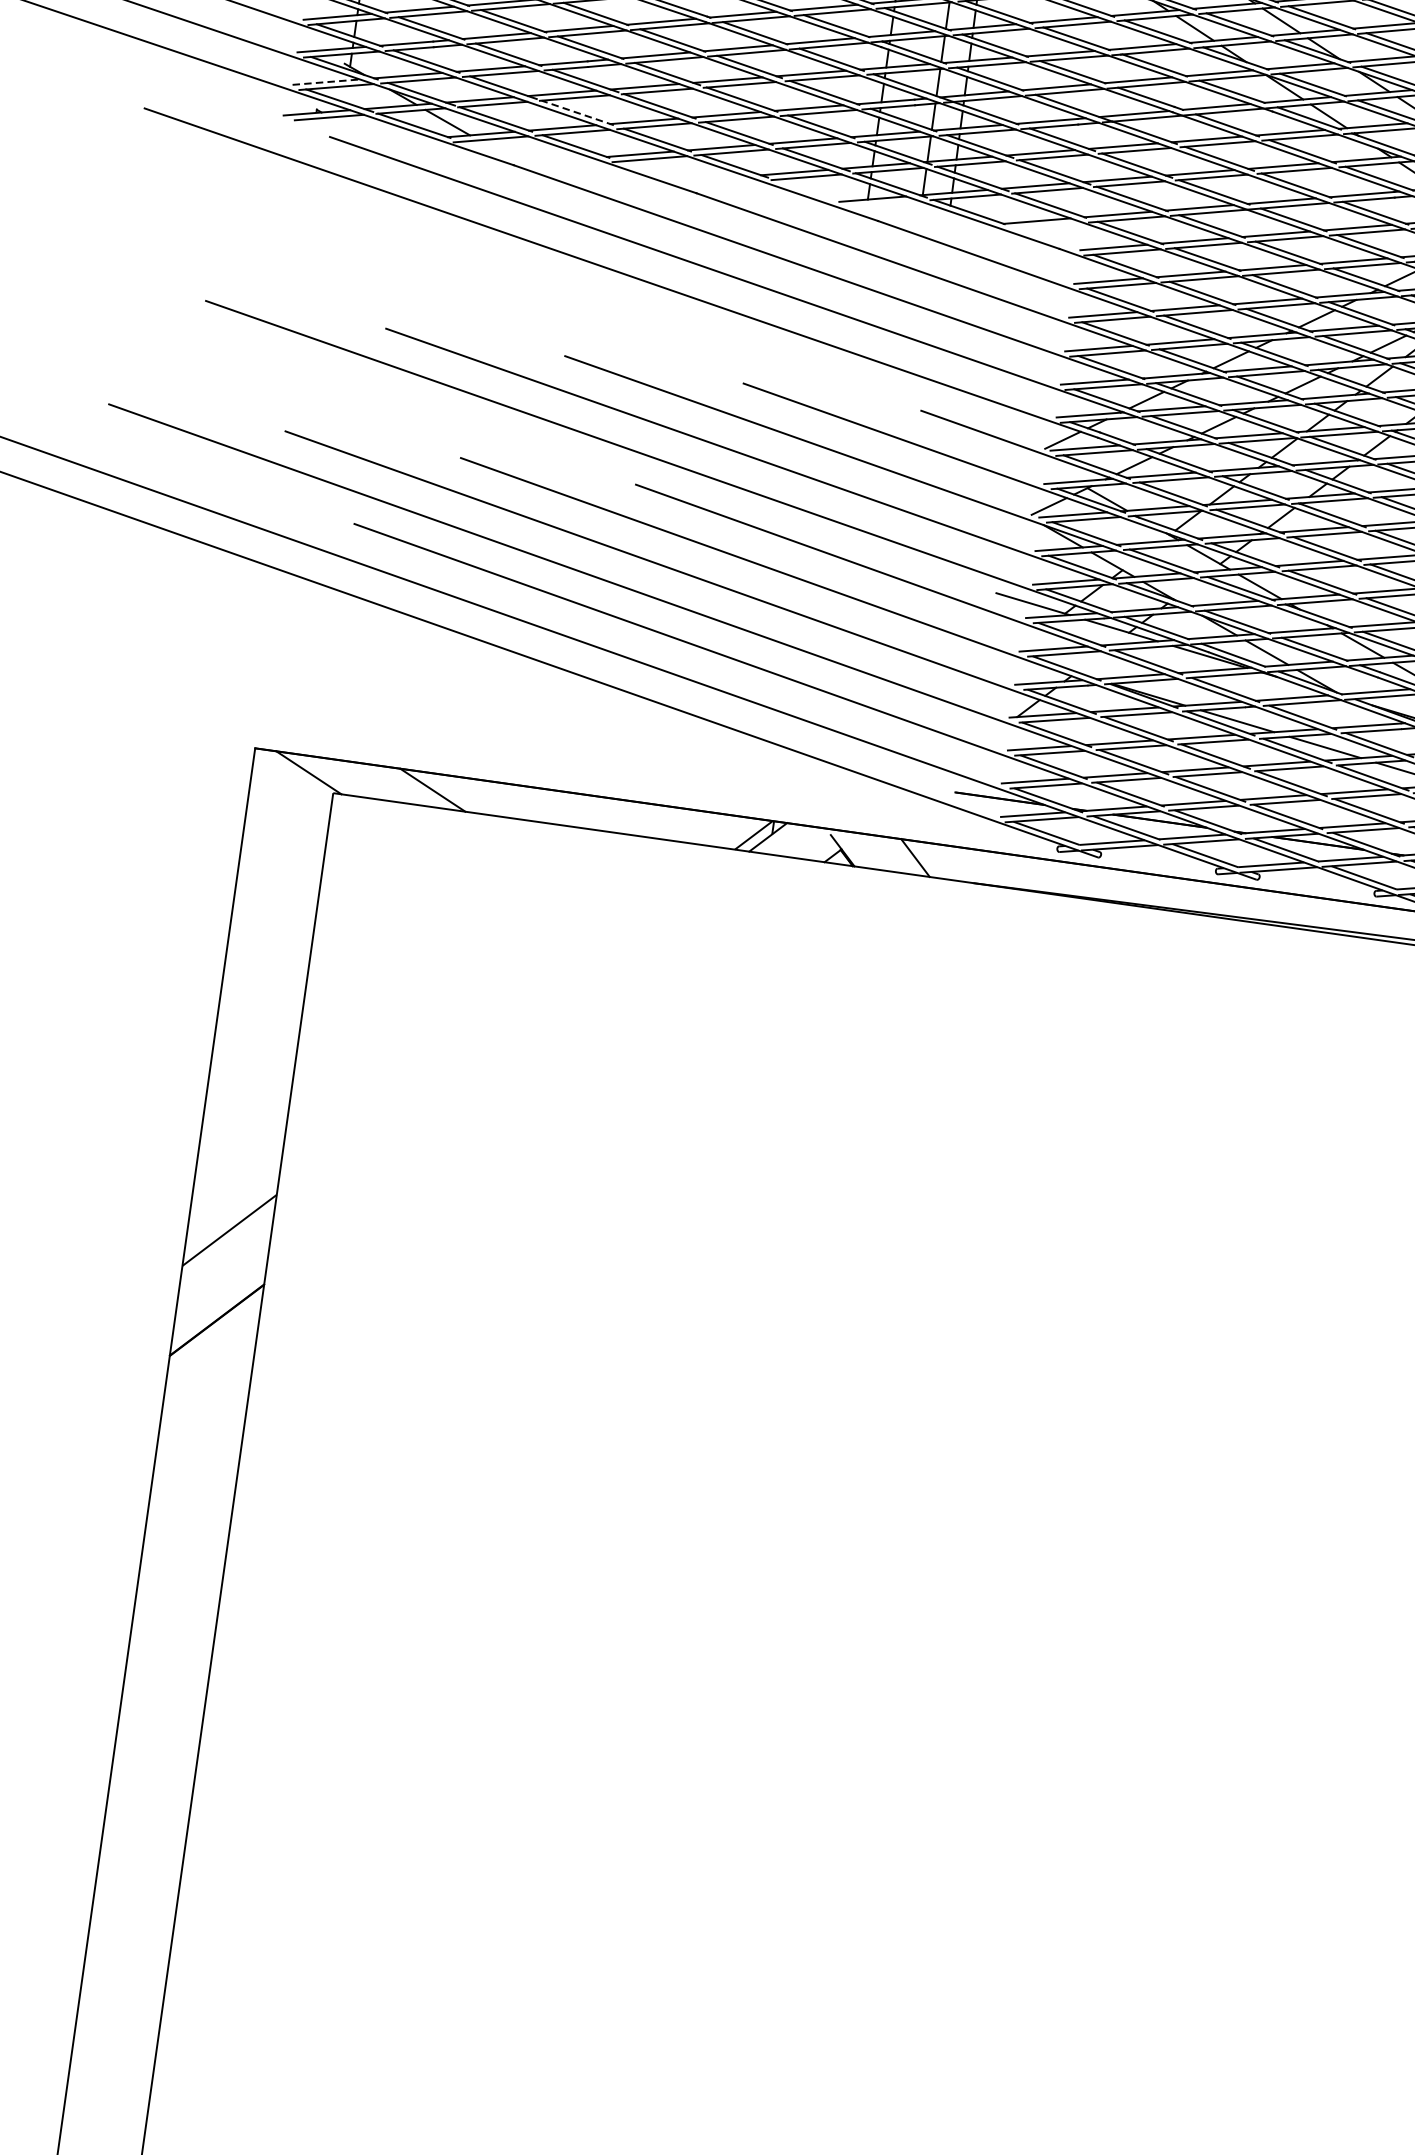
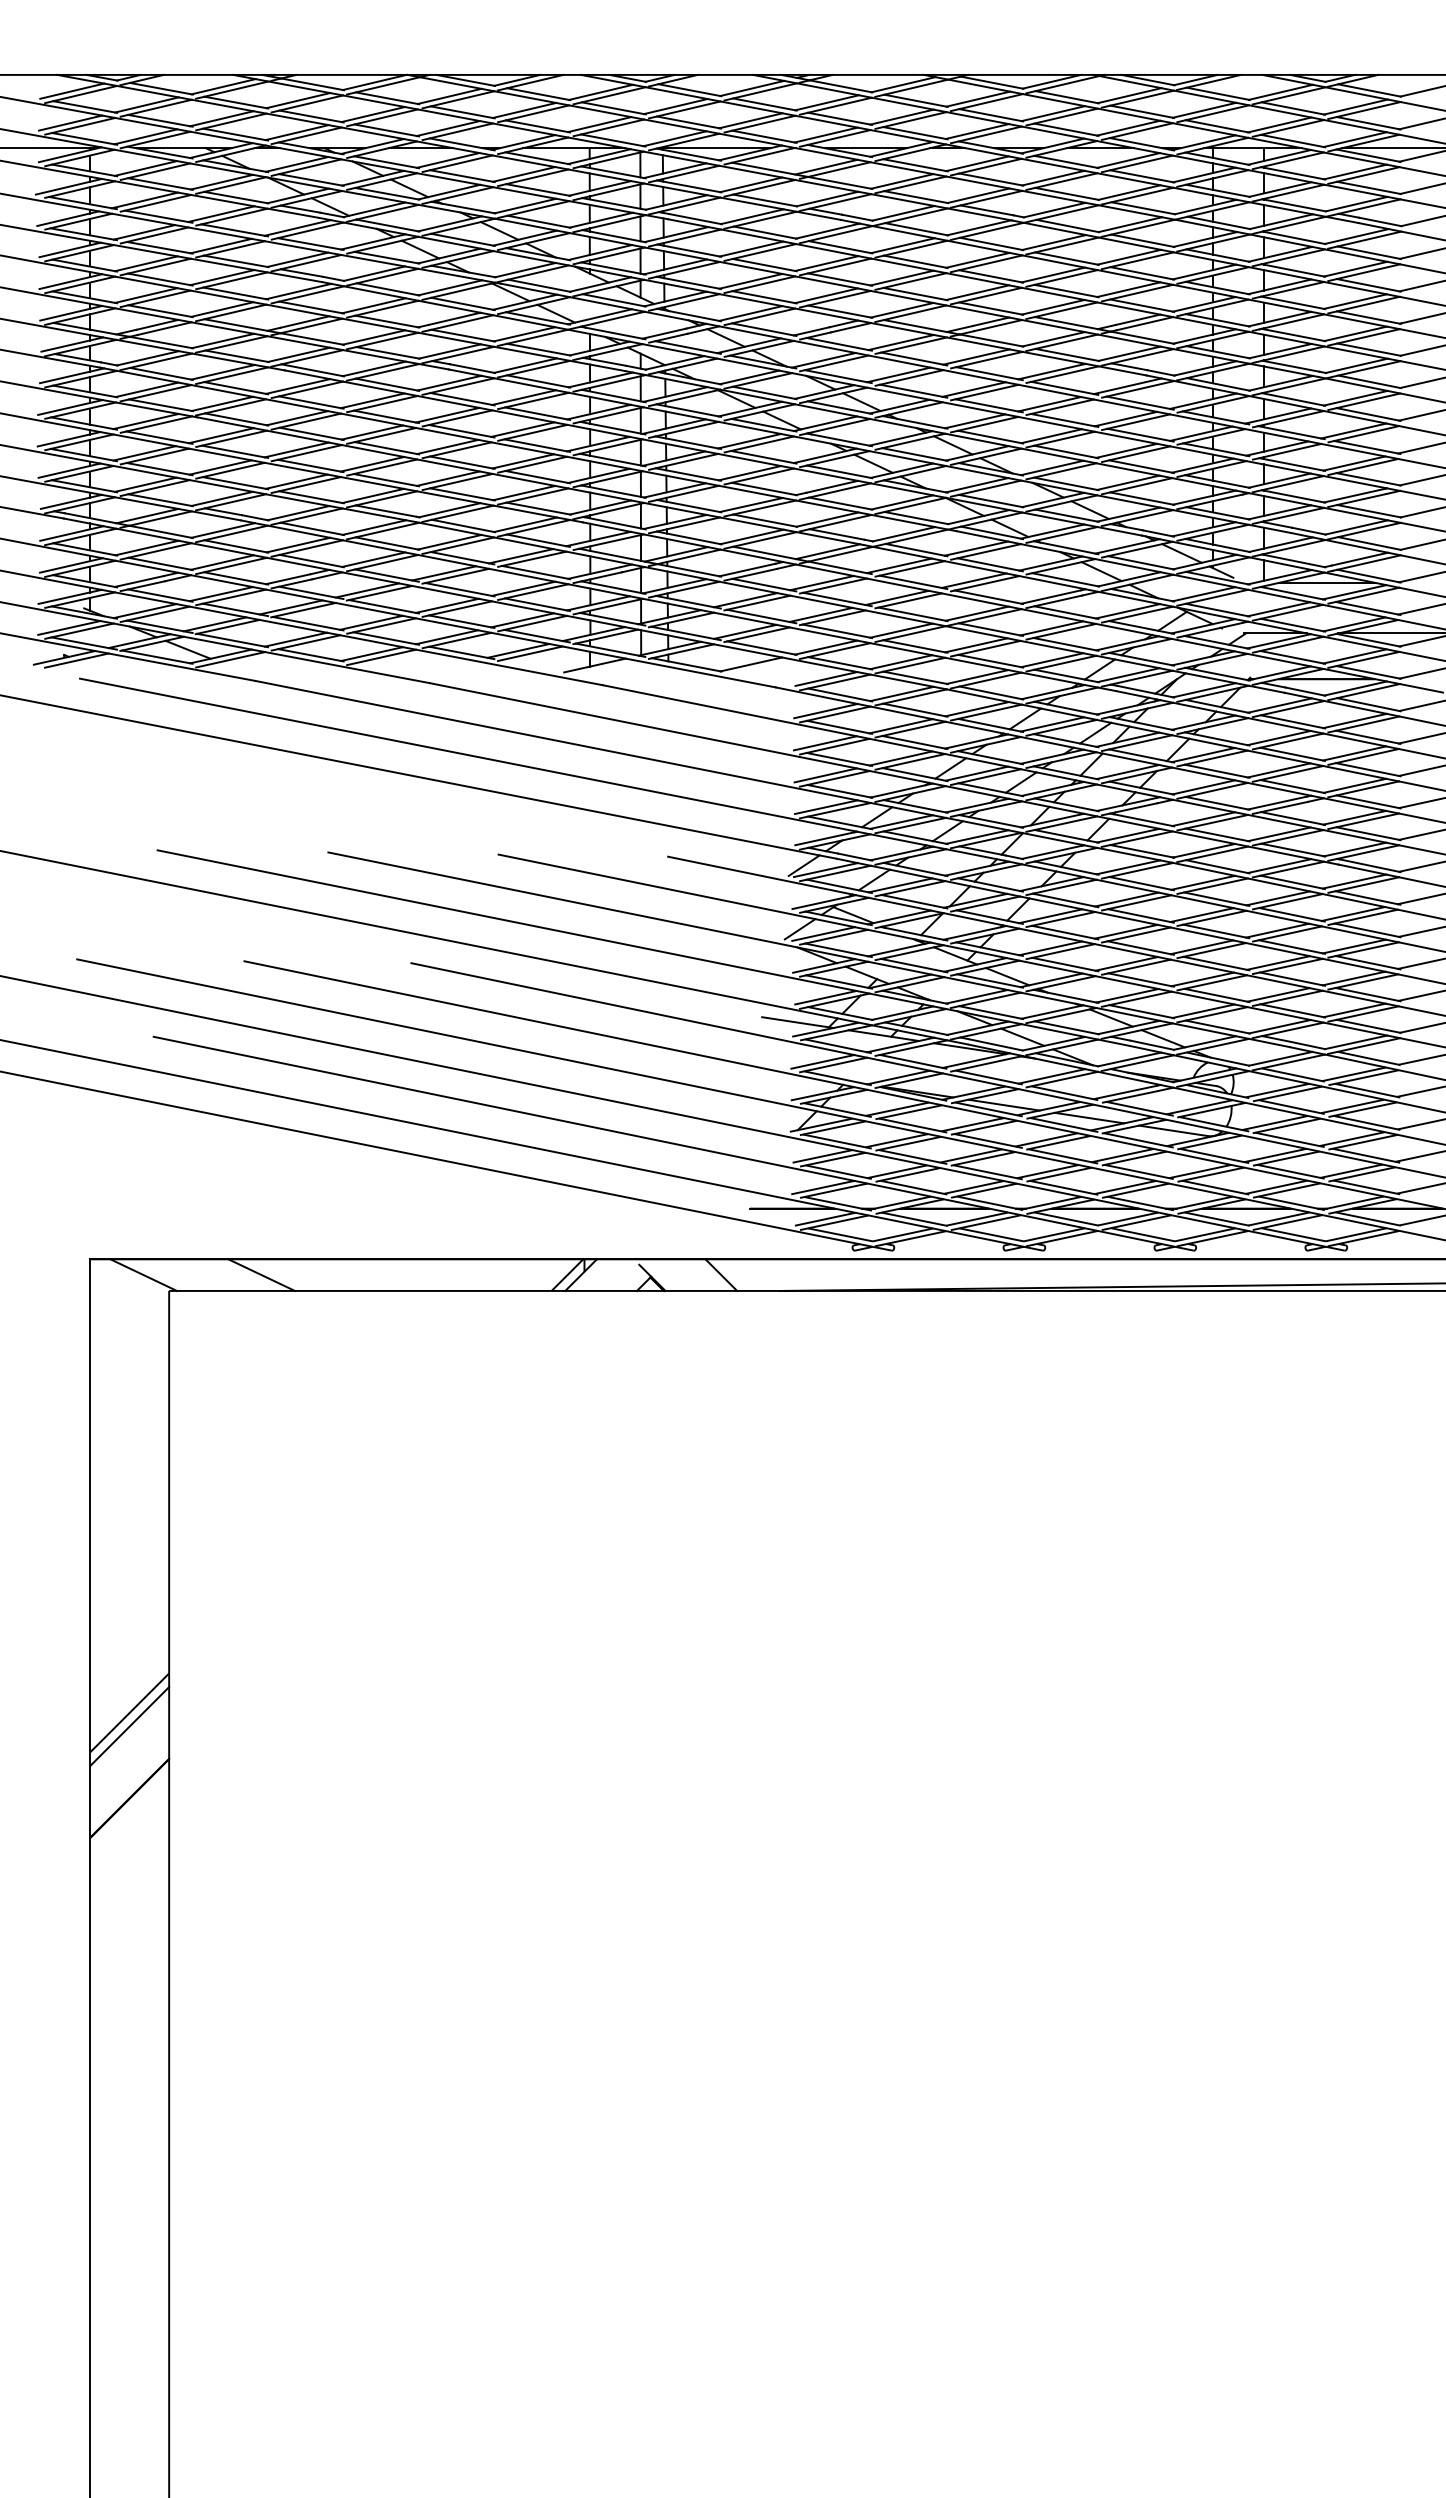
line: (326, 81) -> (69, 627), dashed -> solid
line: (578, 112) -> (308, 623), dashed -> solid
line: (227, 1244) -> (129, 1726), added

